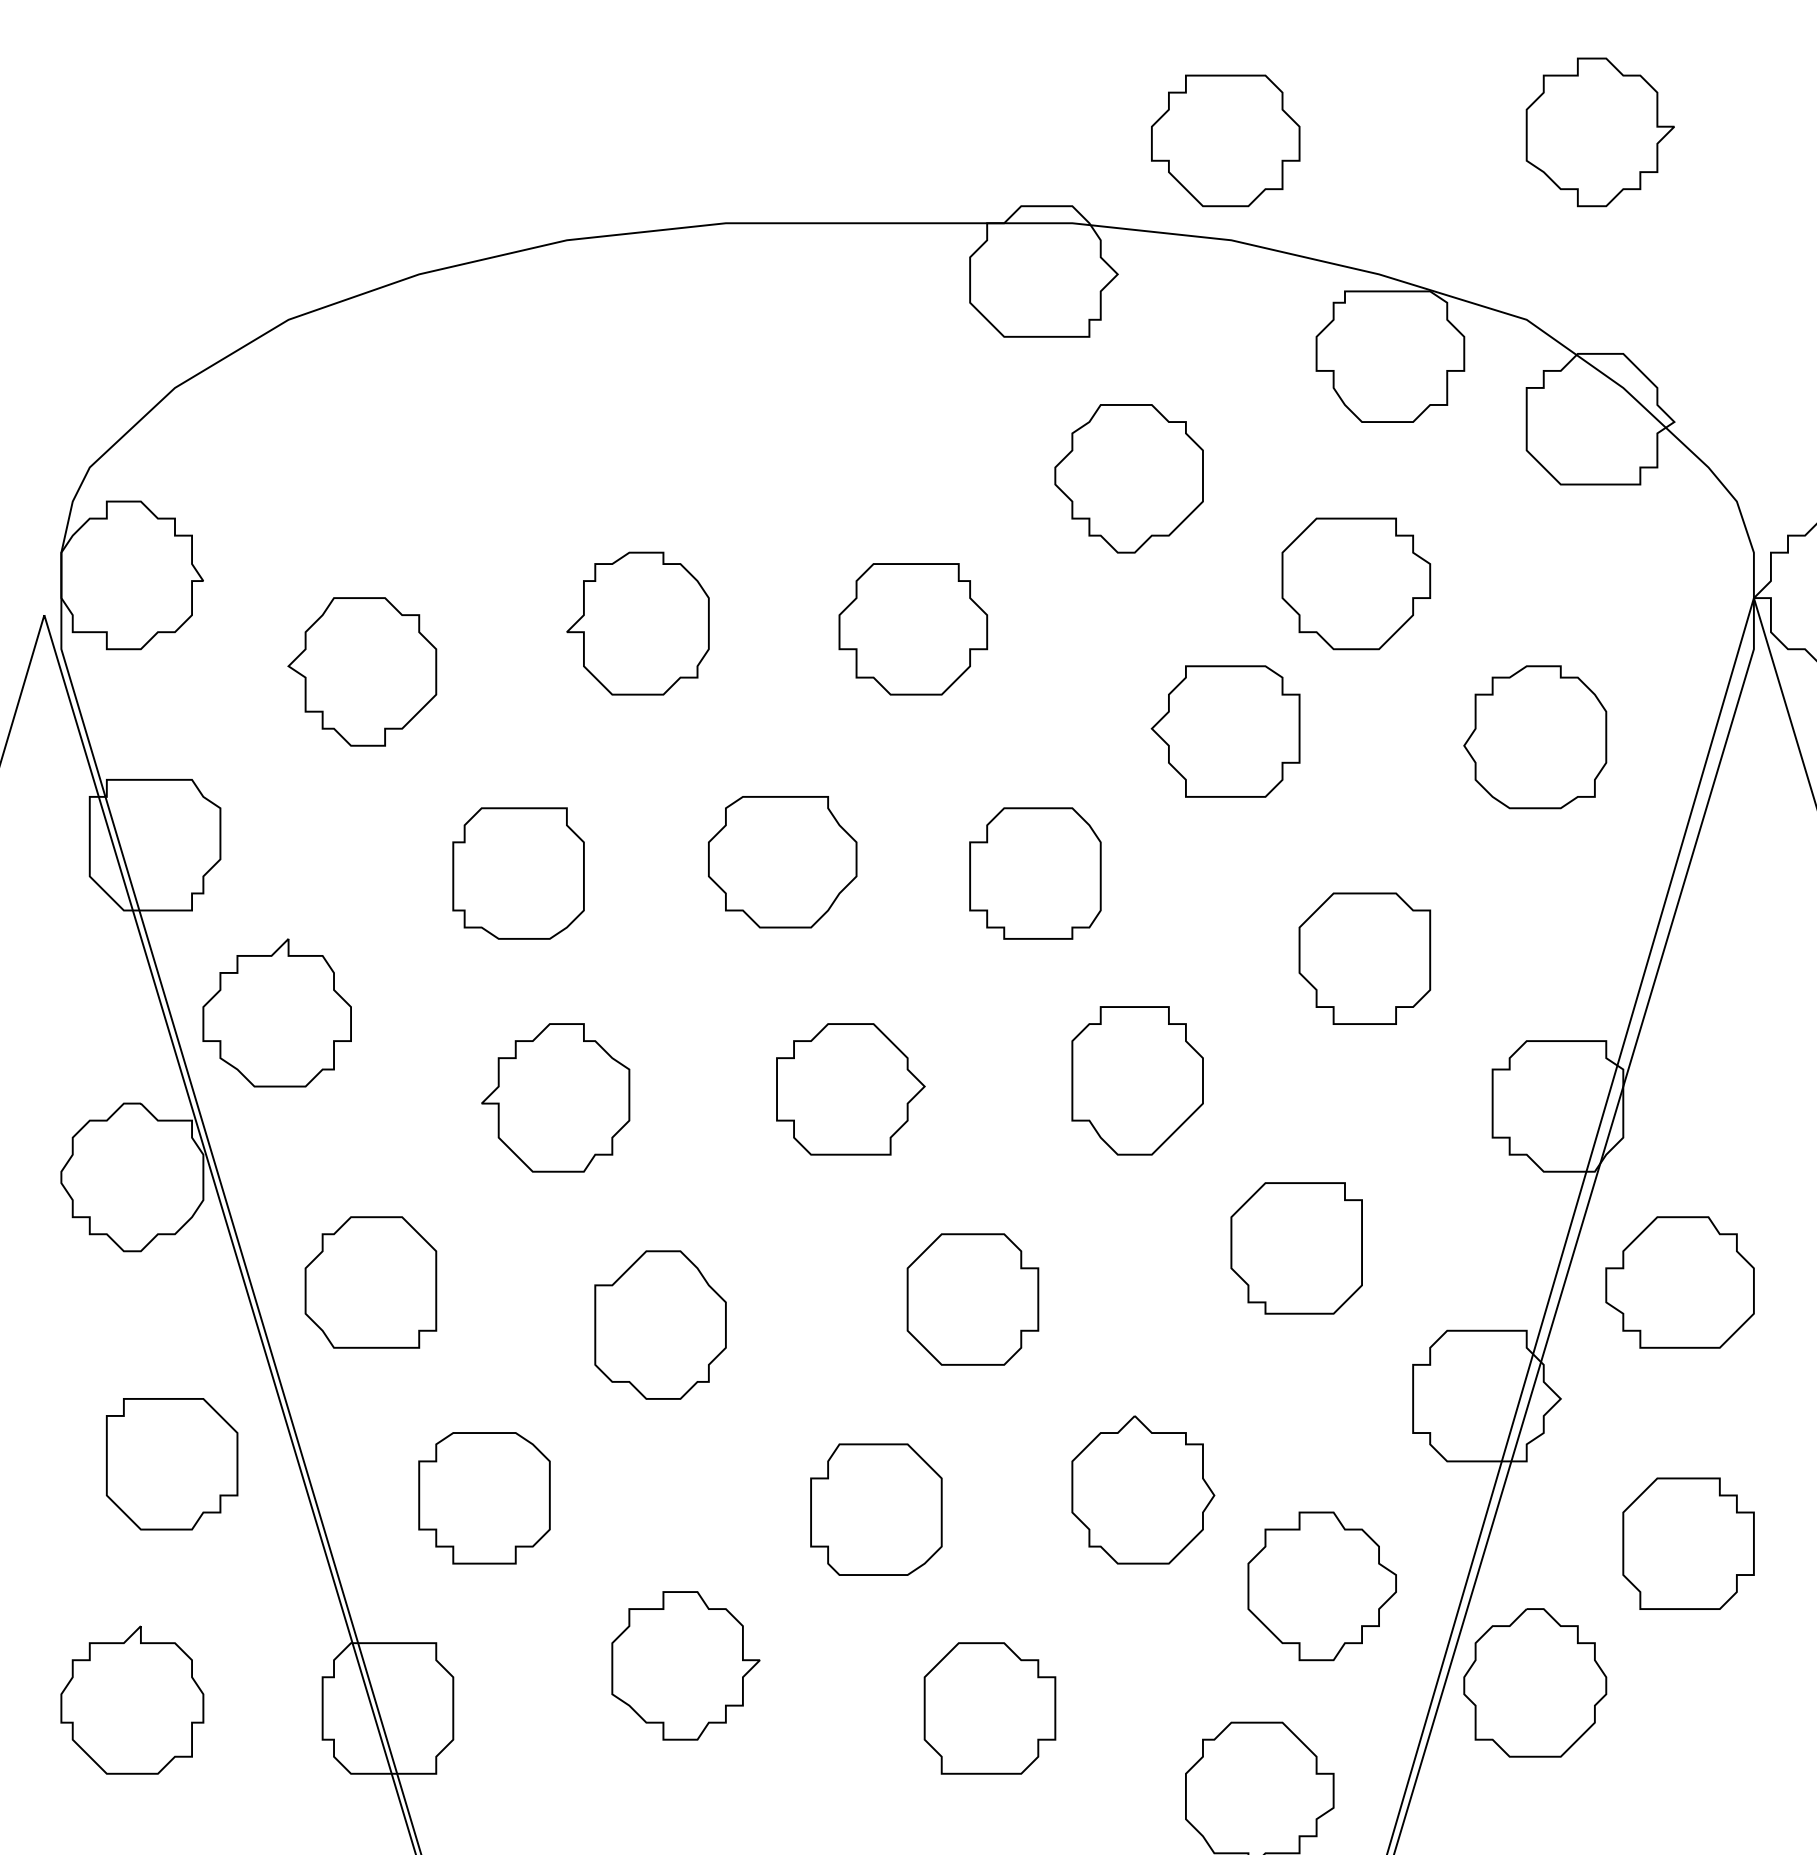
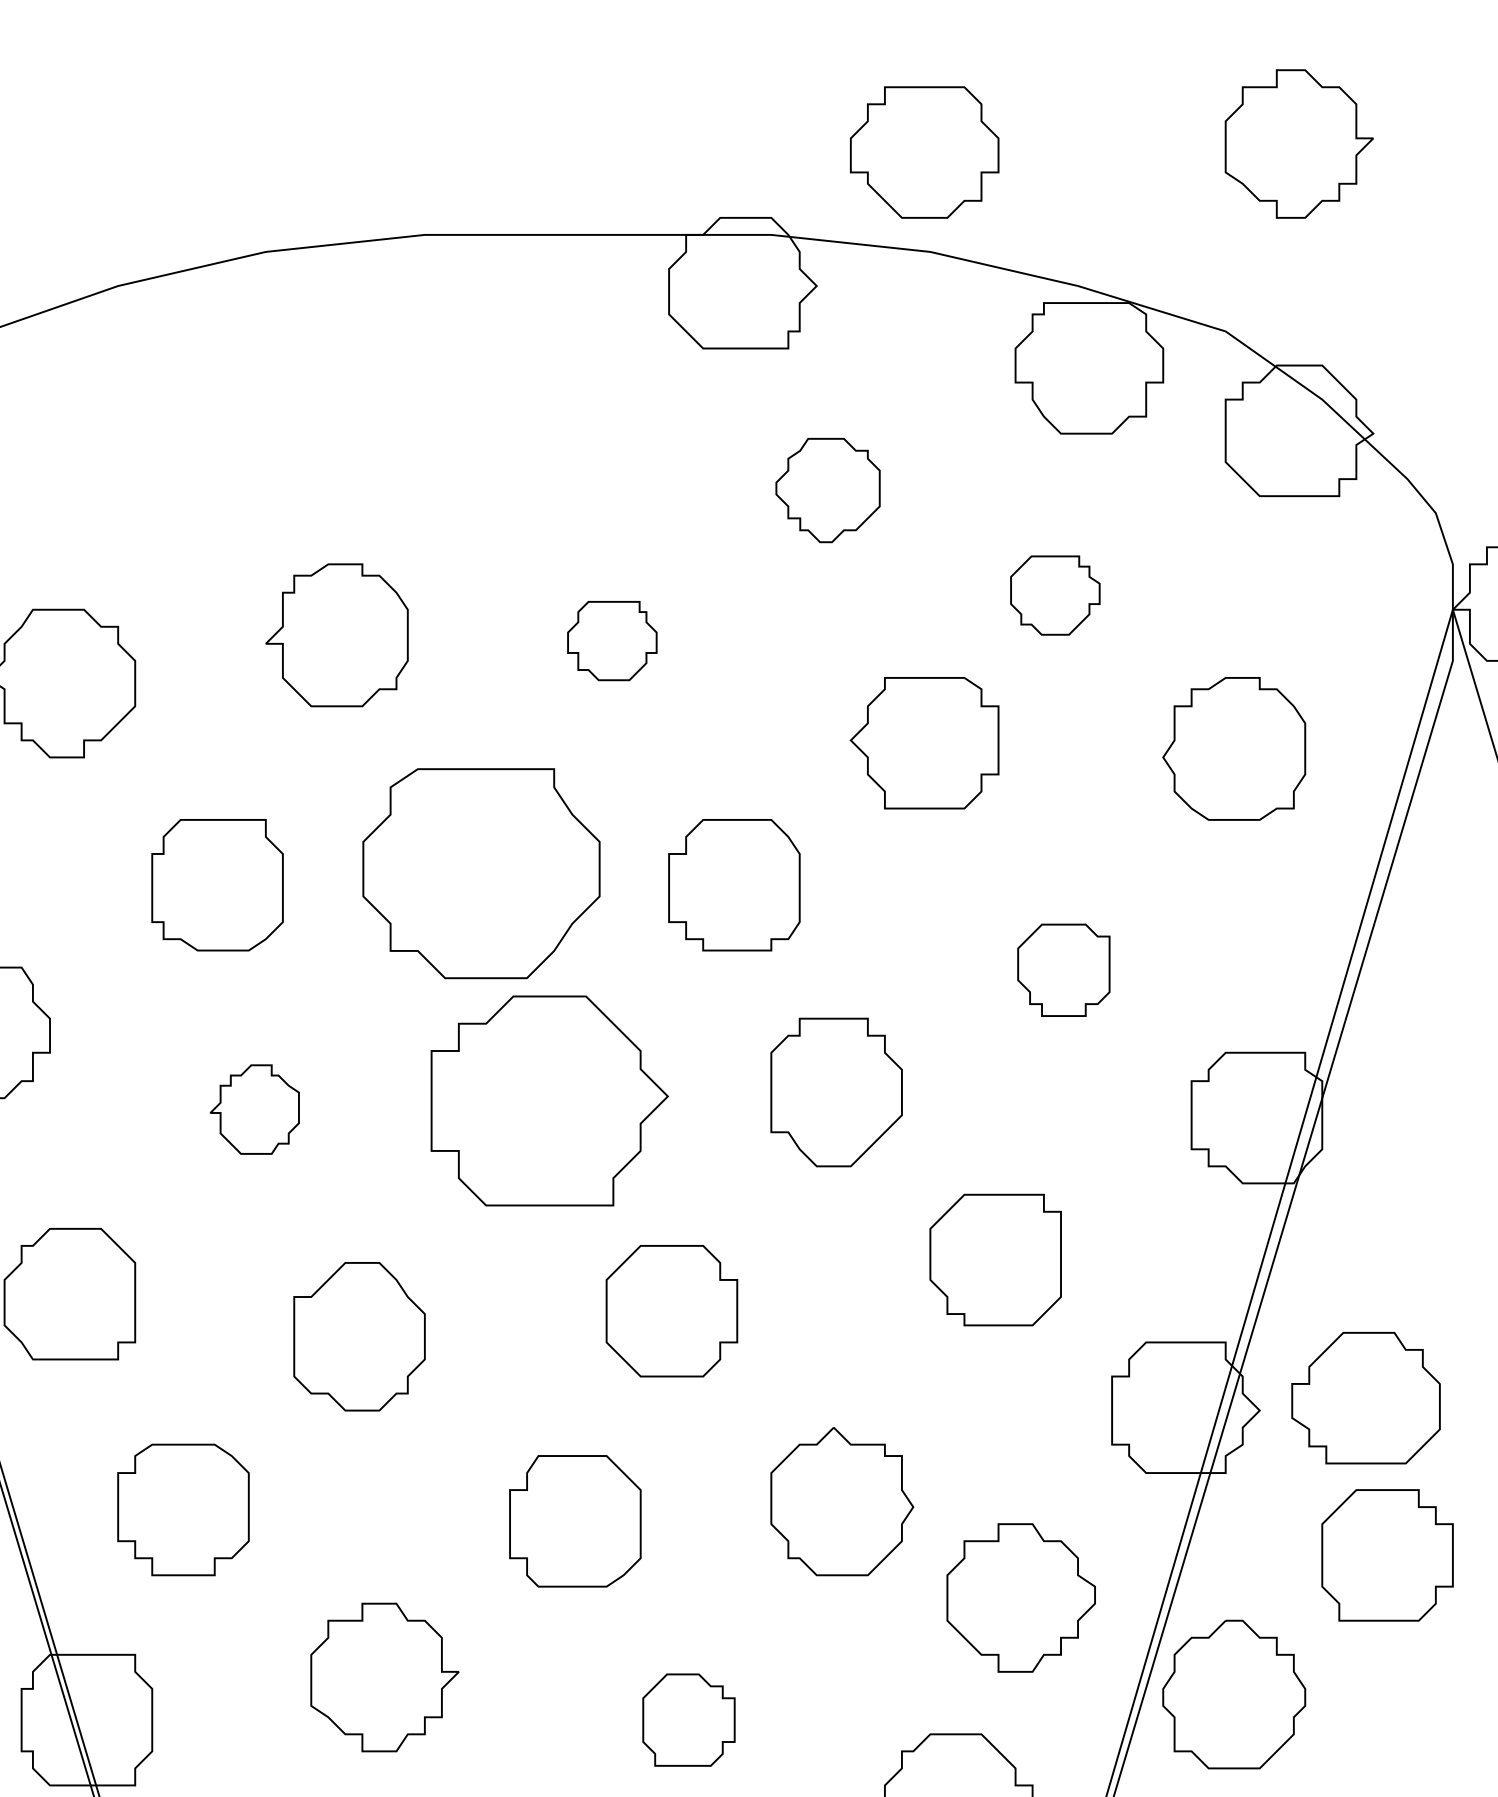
part: (1128, 478) -> (827, 490), size x0.7
part: (1356, 583) -> (1055, 595), size x0.6
part: (913, 629) -> (612, 641), size x0.6
part: (782, 862) -> (481, 874), size x1.6
part: (1364, 958) -> (1063, 970), size x0.7
part: (850, 1089) -> (549, 1101), size x1.6
part: (555, 1097) -> (254, 1109), size x0.6
part: (1679, 1282) -> (1365, 1398), moved
part: (989, 1708) -> (688, 1720), size x0.7

